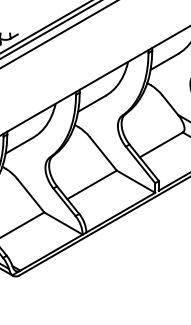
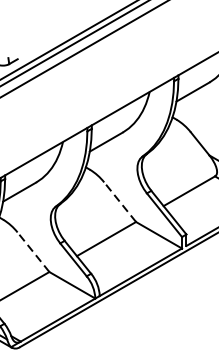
line: (103, 153) -> (120, 201), solid -> dashed
line: (30, 195) -> (32, 251), solid -> dashed

